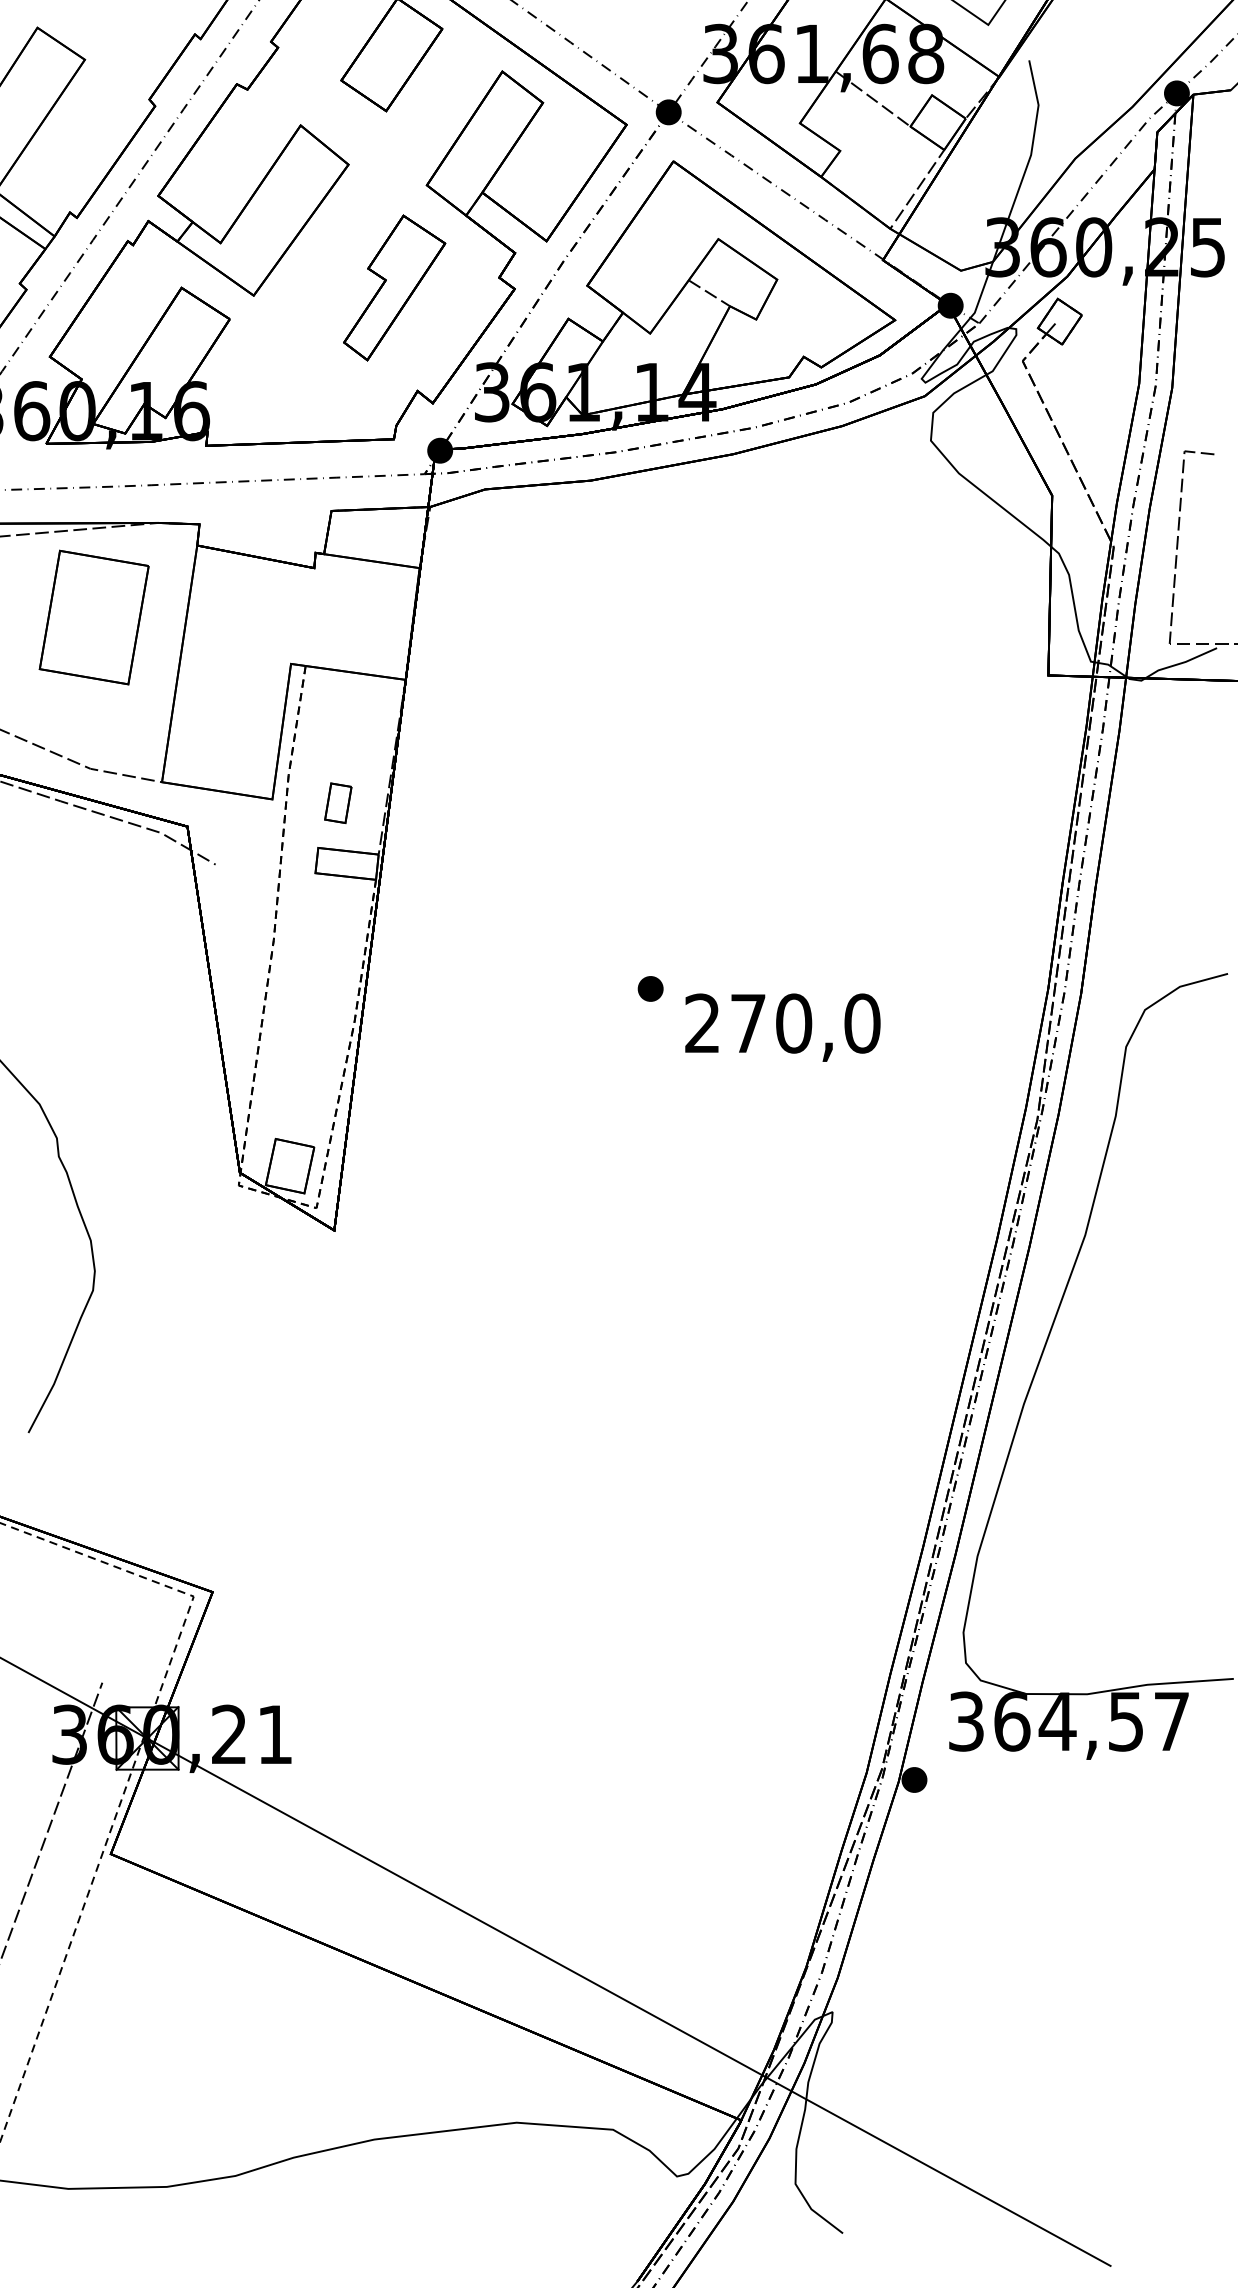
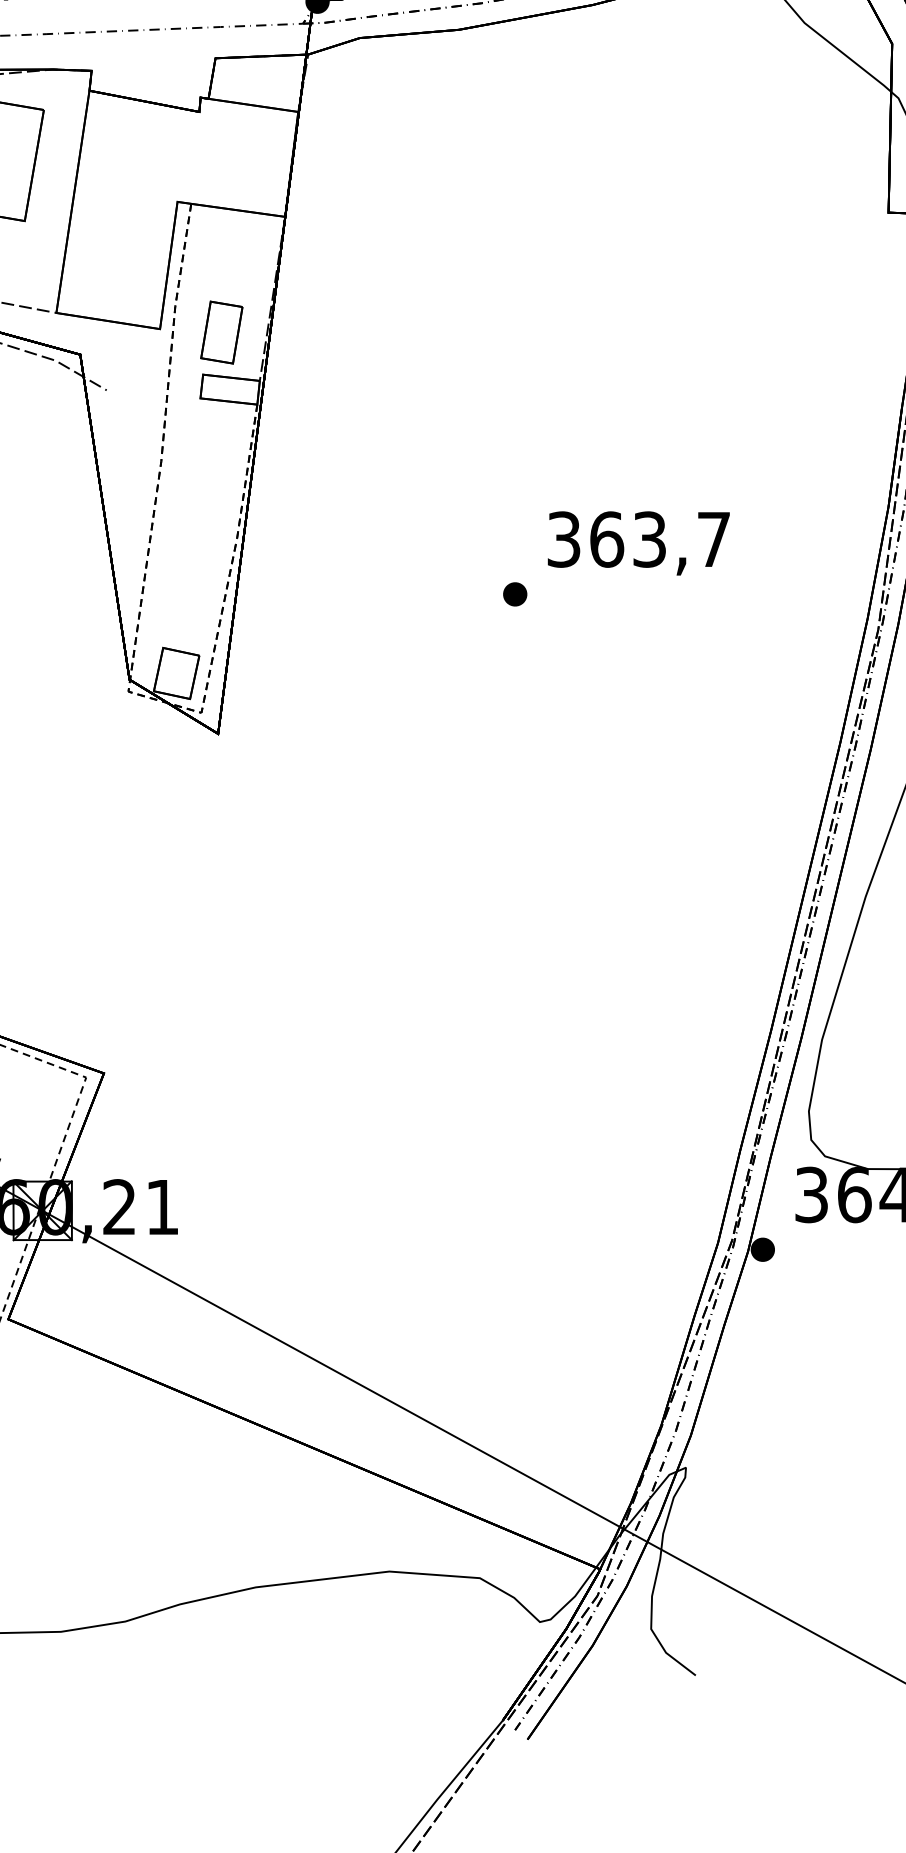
part: (338, 803) -> (222, 332), size x1.67
part: (650, 988) -> (515, 593), moved
text: (782, 1023) -> (638, 539), 270,0 -> 363,7

